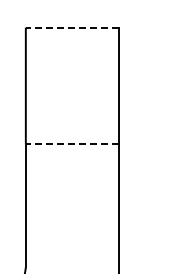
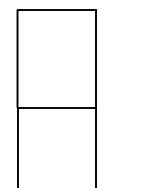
line: (71, 27) -> (56, 9), dashed -> solid
line: (71, 143) -> (56, 107), dashed -> solid

